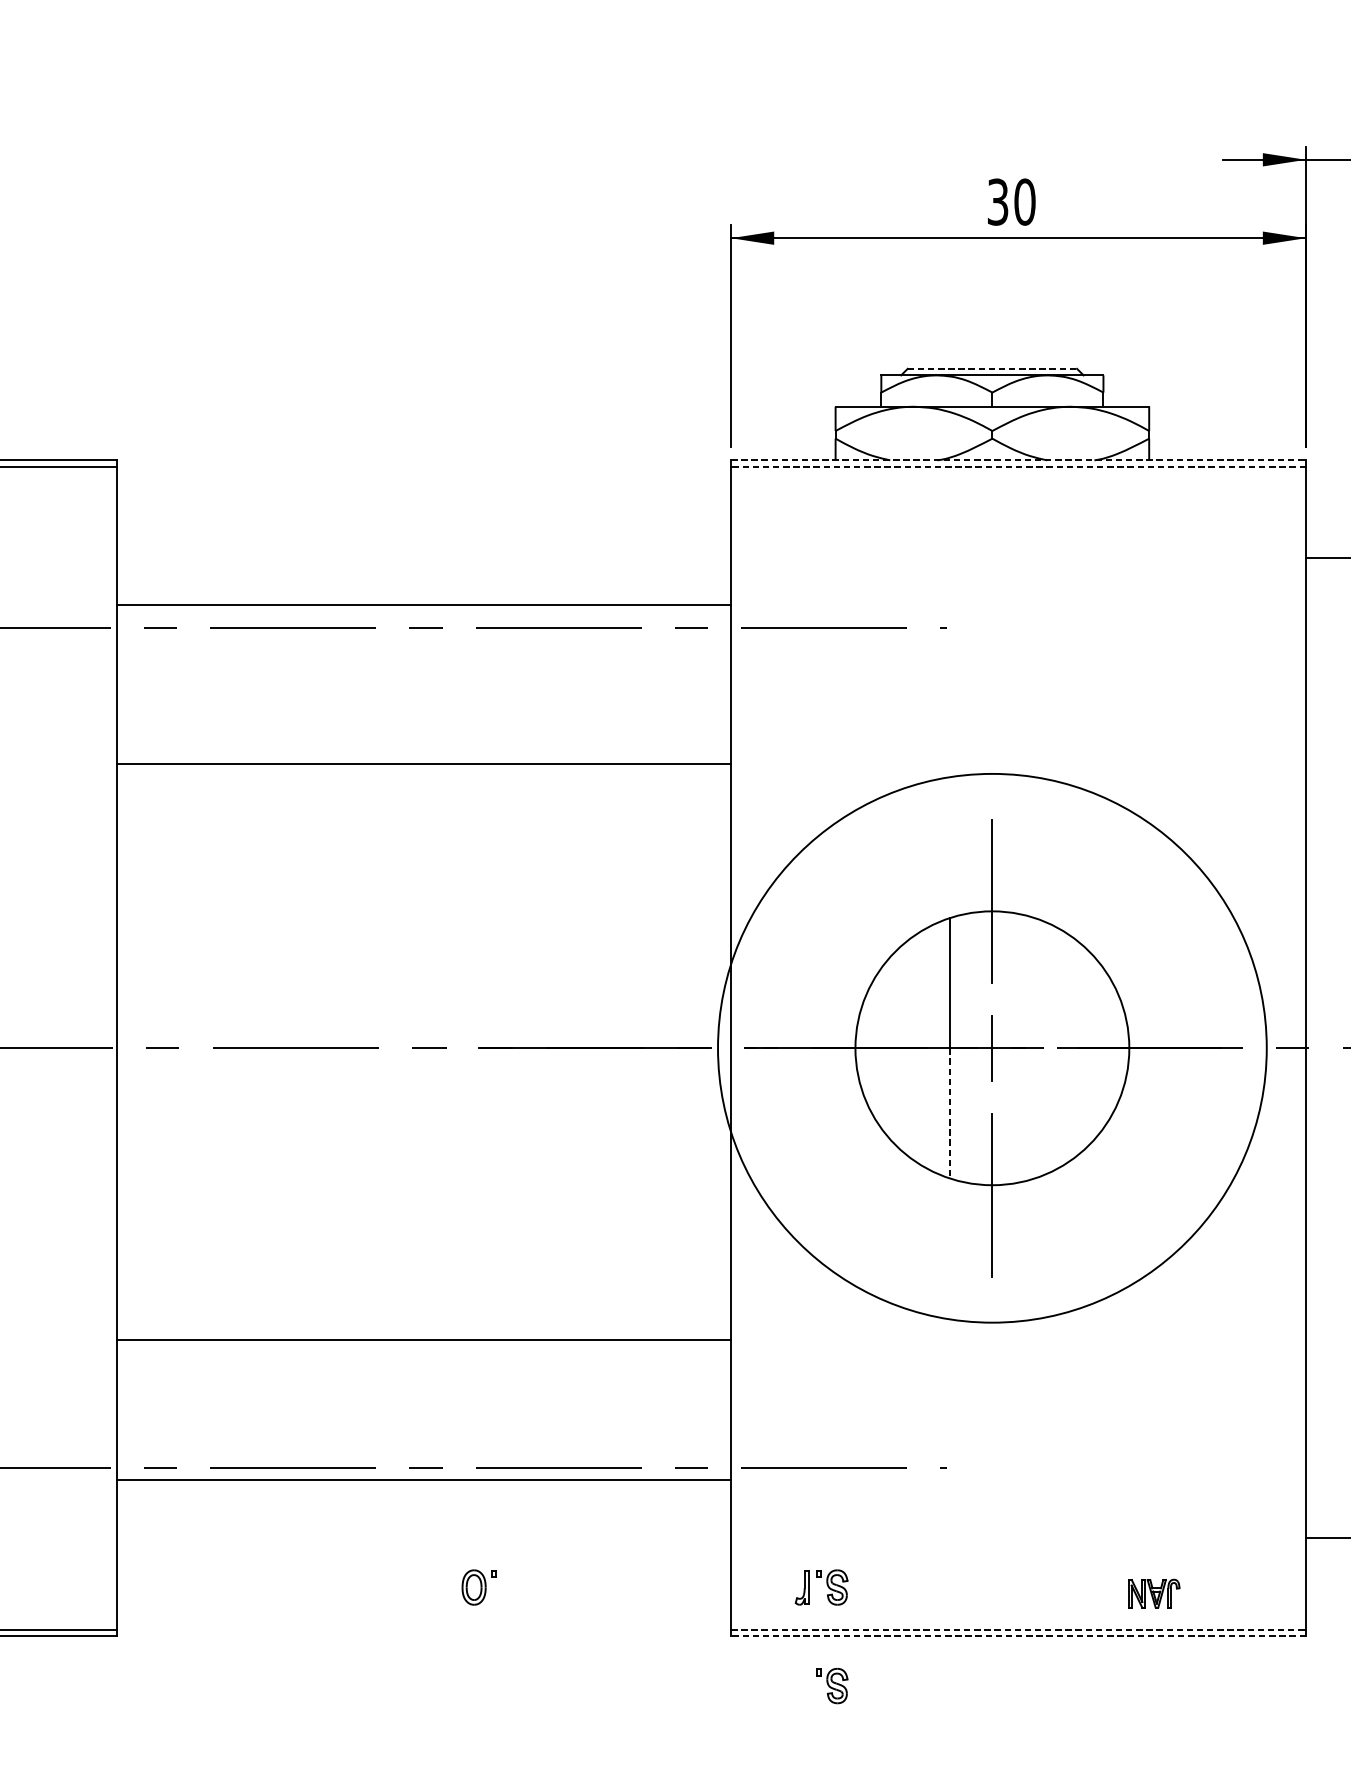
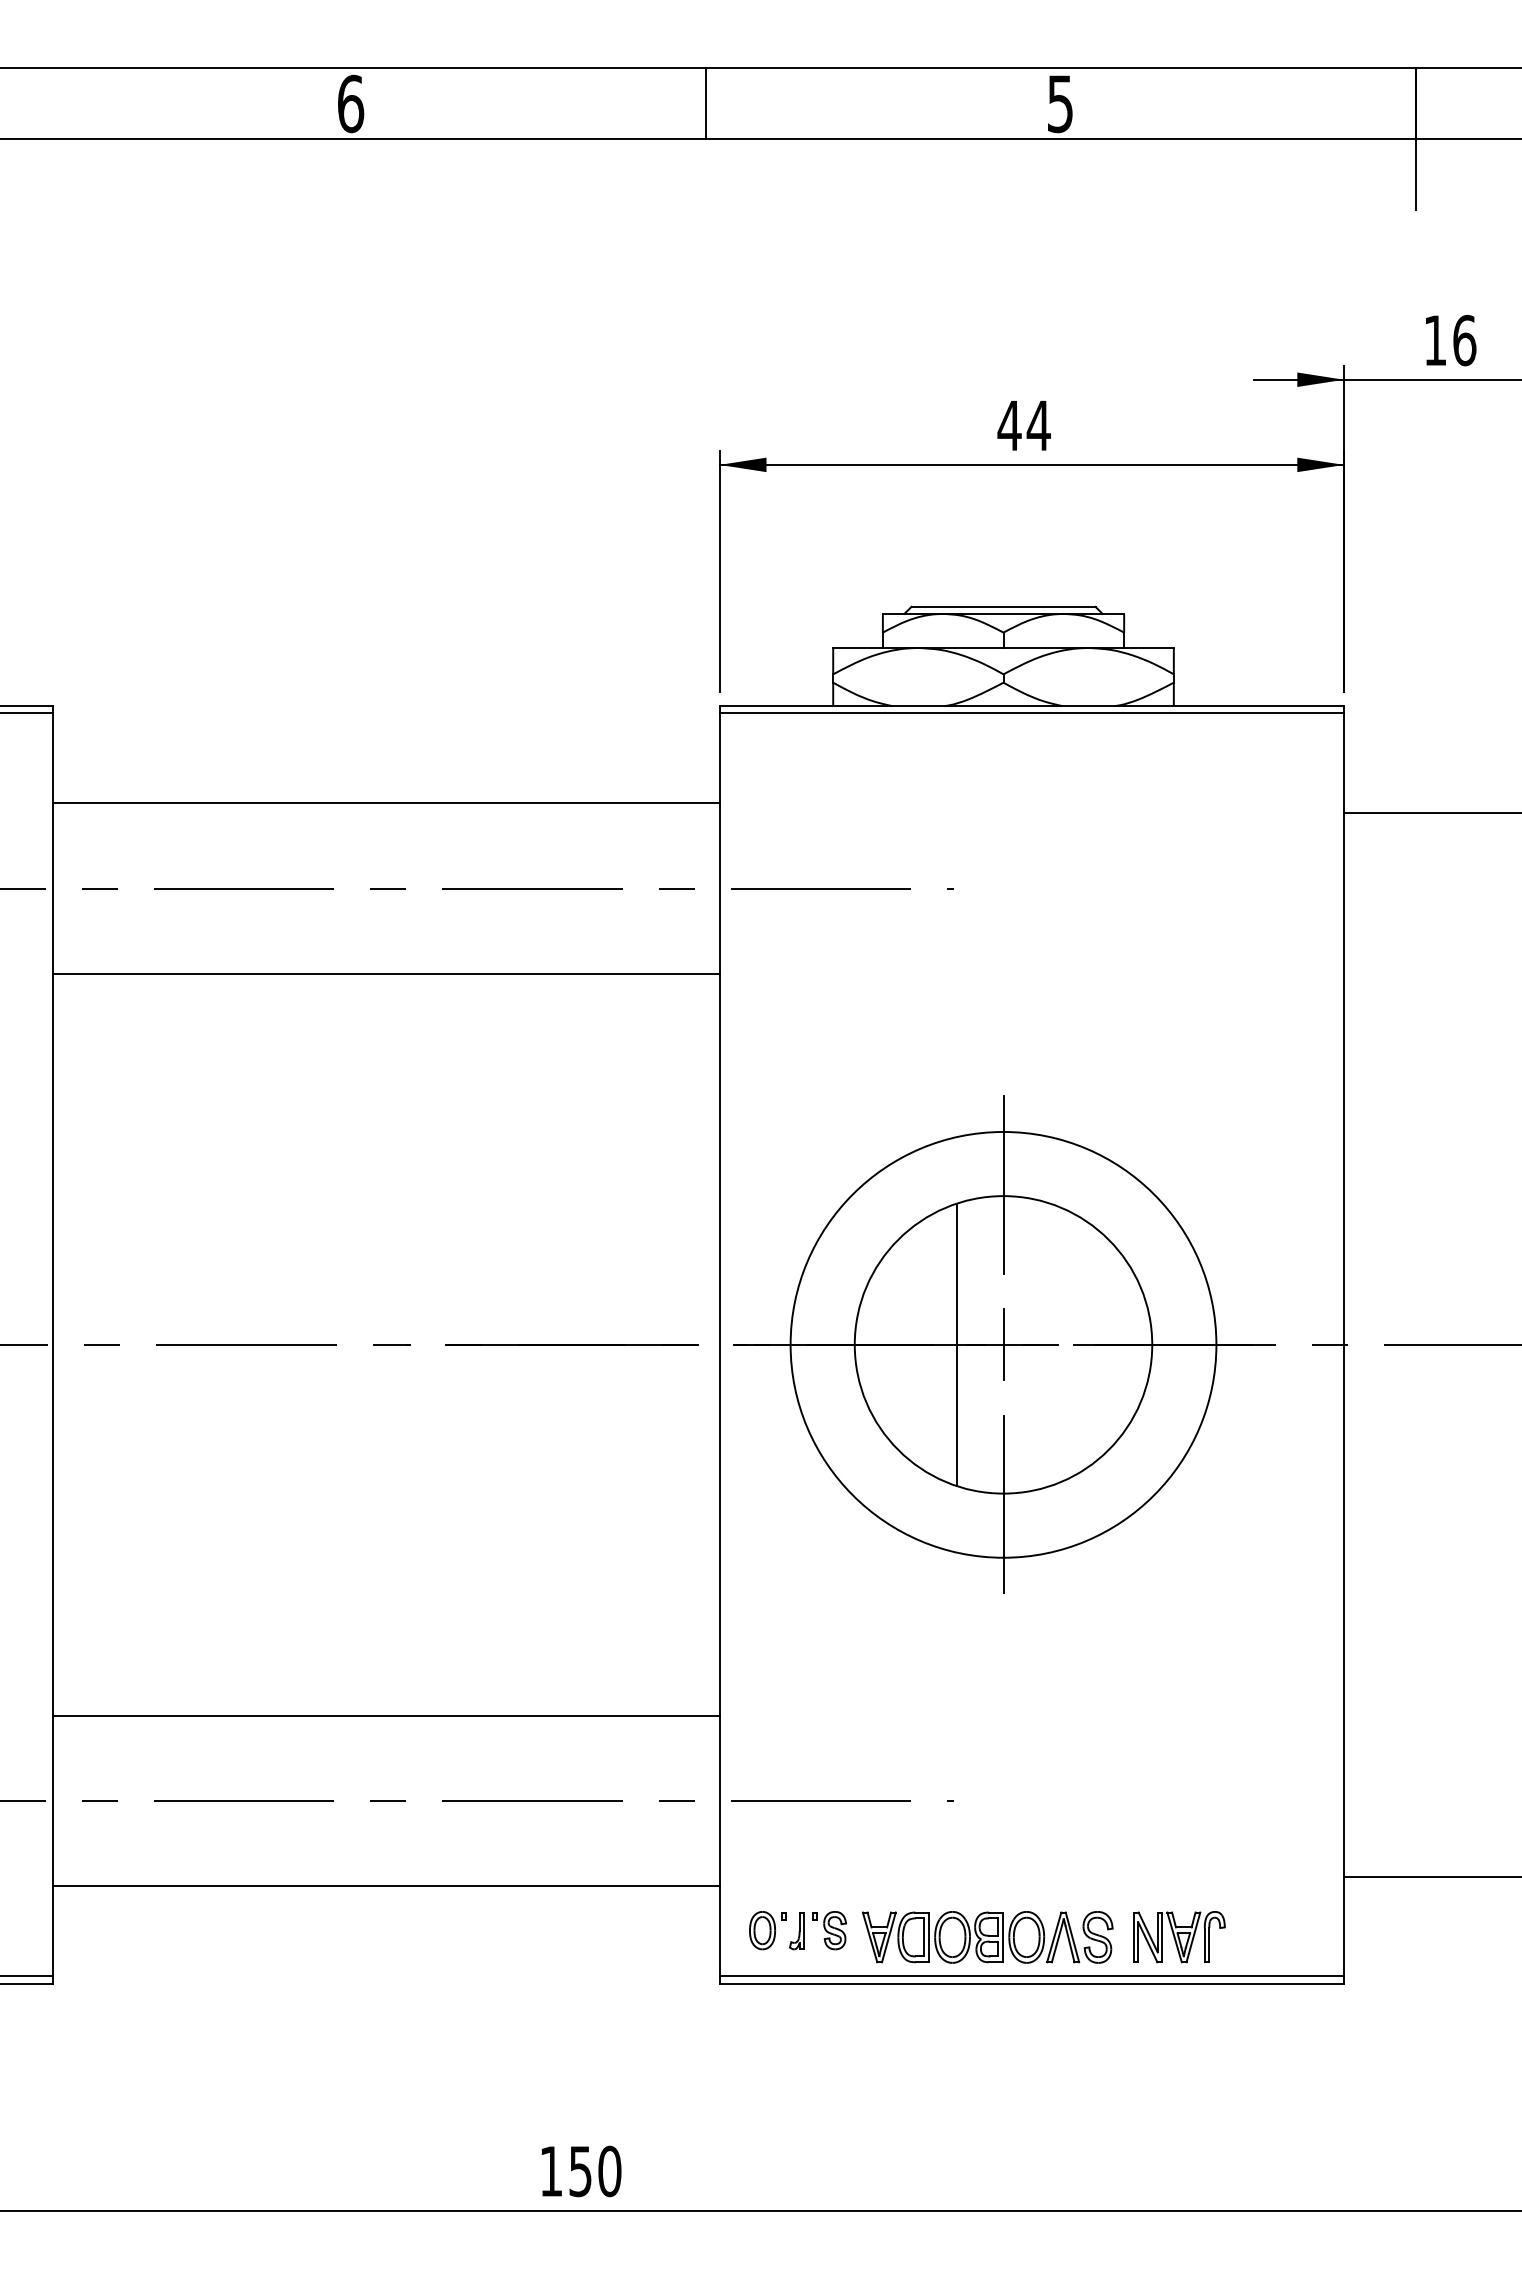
text: (1010, 201) -> (1023, 425), 30 -> 44
line: (992, 368) -> (1003, 606), dashed -> solid
line: (1019, 460) -> (1032, 706), dashed -> solid
line: (1018, 467) -> (1031, 713), dashed -> solid
line: (423, 605) -> (385, 803), moved
line: (423, 763) -> (385, 973), moved
circle: (992, 1047) -> (1003, 1344), size x0.71
line: (950, 1113) -> (957, 1415), dashed -> solid
line: (423, 1340) -> (385, 1716), moved
line: (423, 1479) -> (385, 1886), moved
part: (478, 1587) -> (767, 1930), moved
part: (977, 1593) -> (987, 1937), added
part: (1154, 1593) -> (1179, 1937), size x1.67
line: (1019, 1629) -> (1032, 1976), dashed -> solid
line: (1018, 1636) -> (1031, 1983), dashed -> solid
part: (832, 1685) -> (829, 2037), removed

